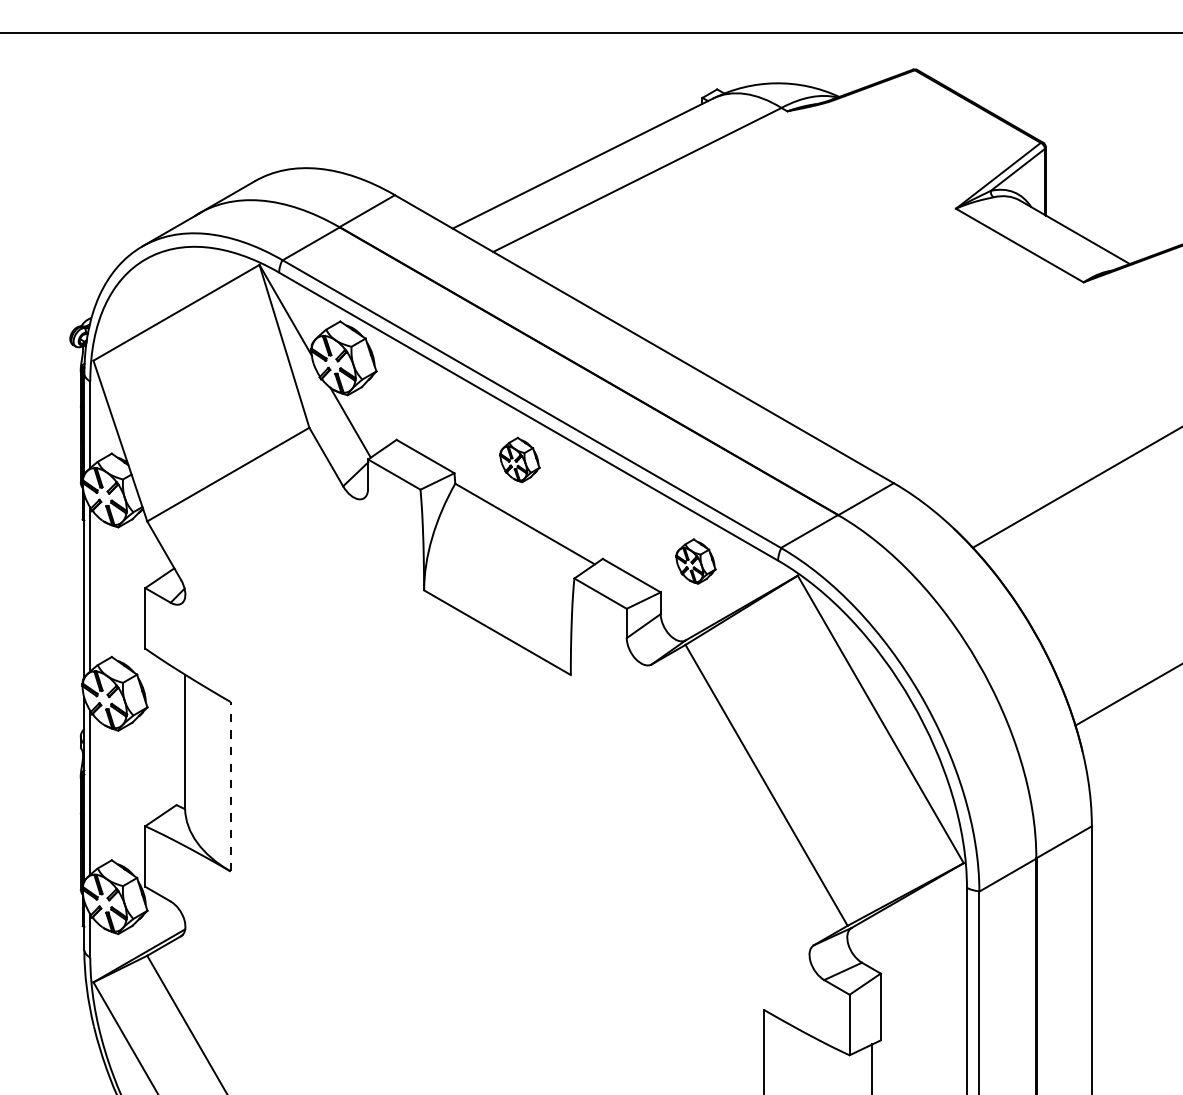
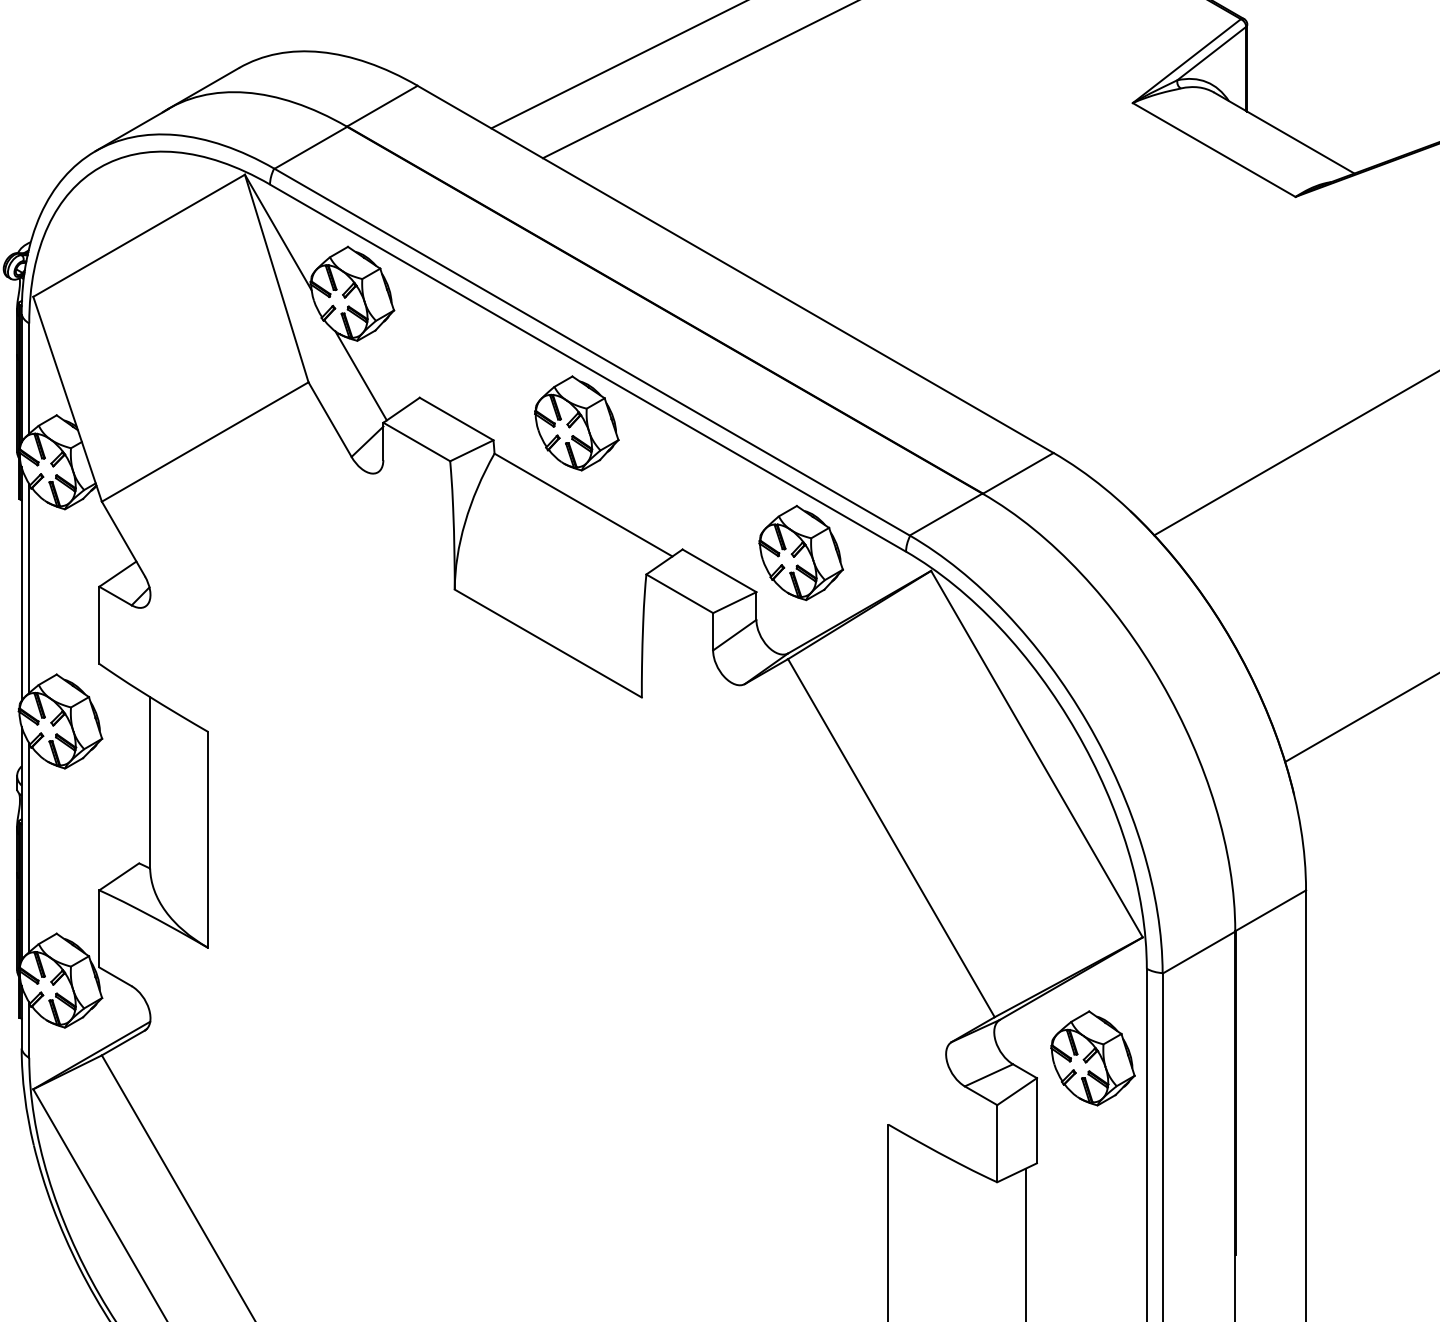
part: (519, 459) -> (576, 422), size x1.67
part: (695, 561) -> (800, 552), size x1.67
line: (230, 786) -> (207, 839), dashed -> solid
part: (924, 958) -> (1092, 1058), added

